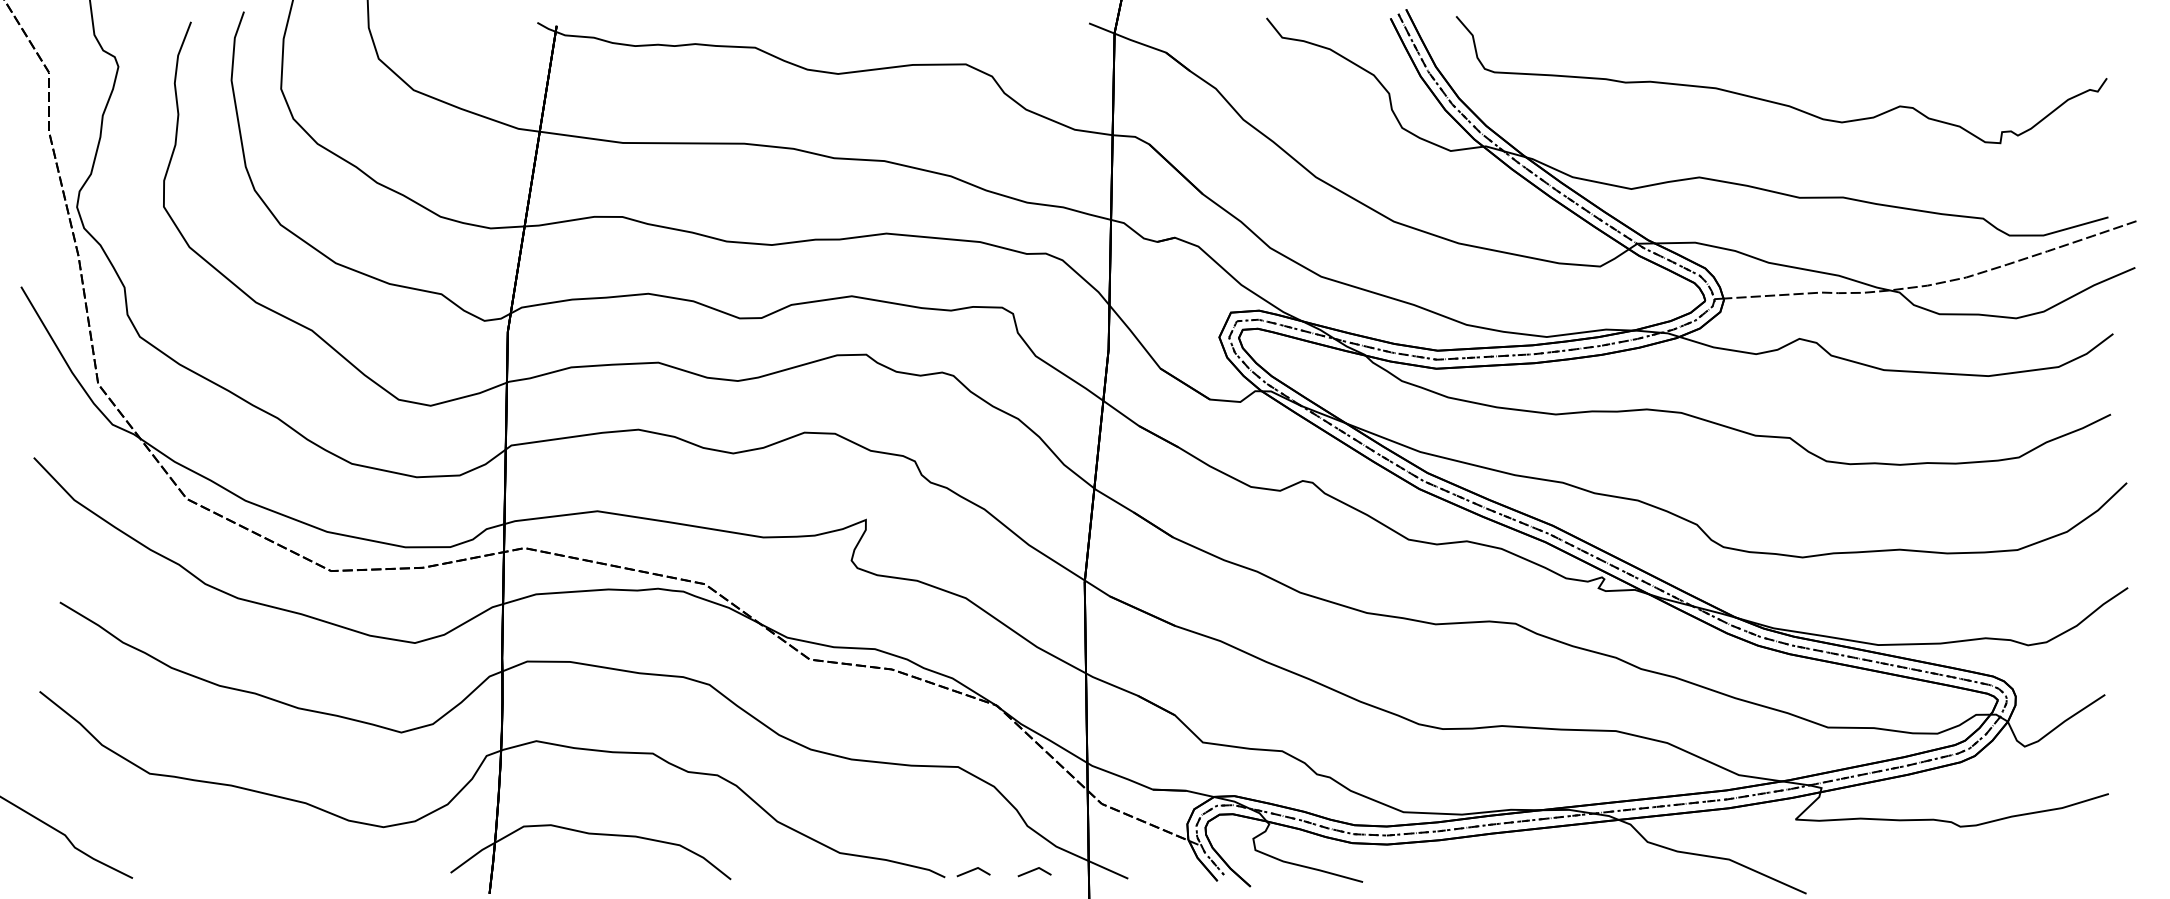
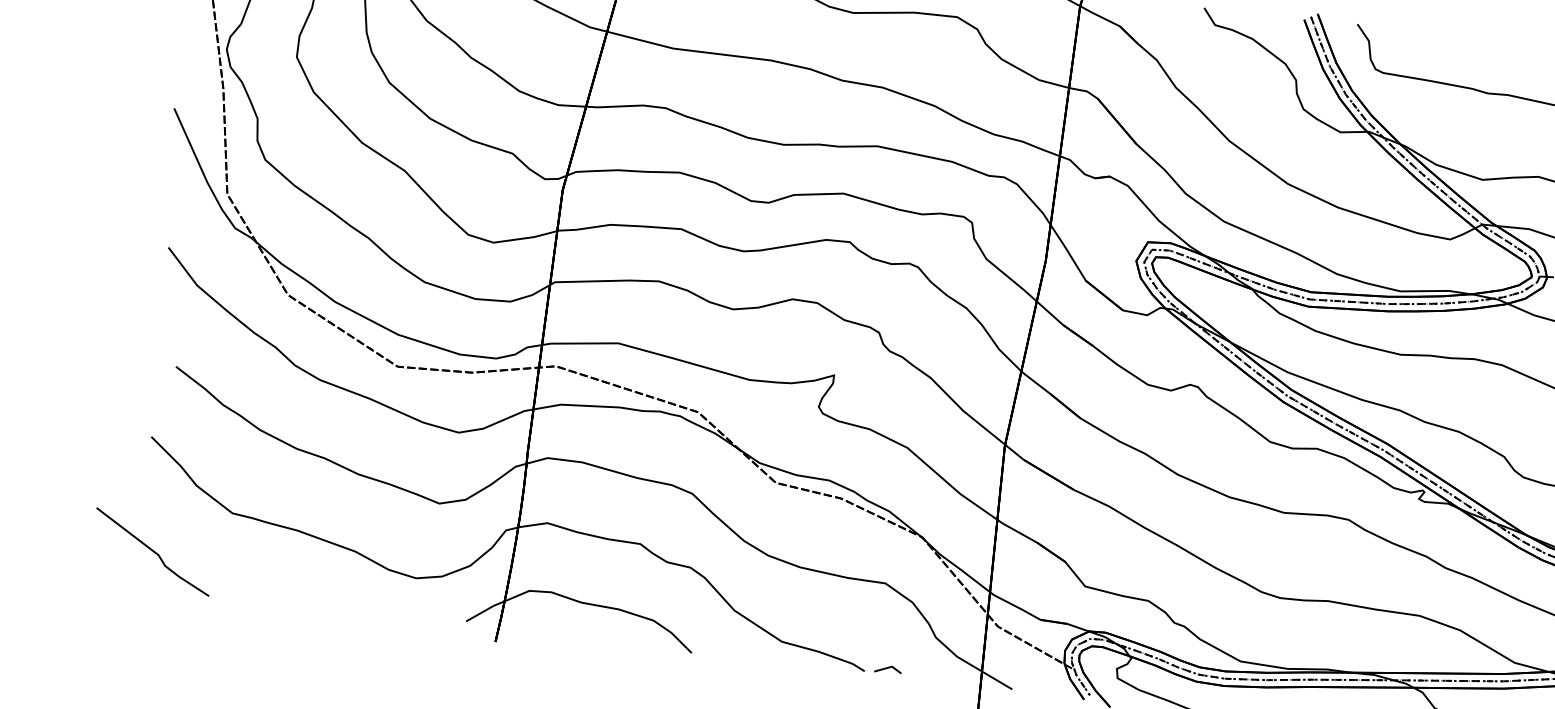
line: (1033, 871) -> (936, 674), removed

